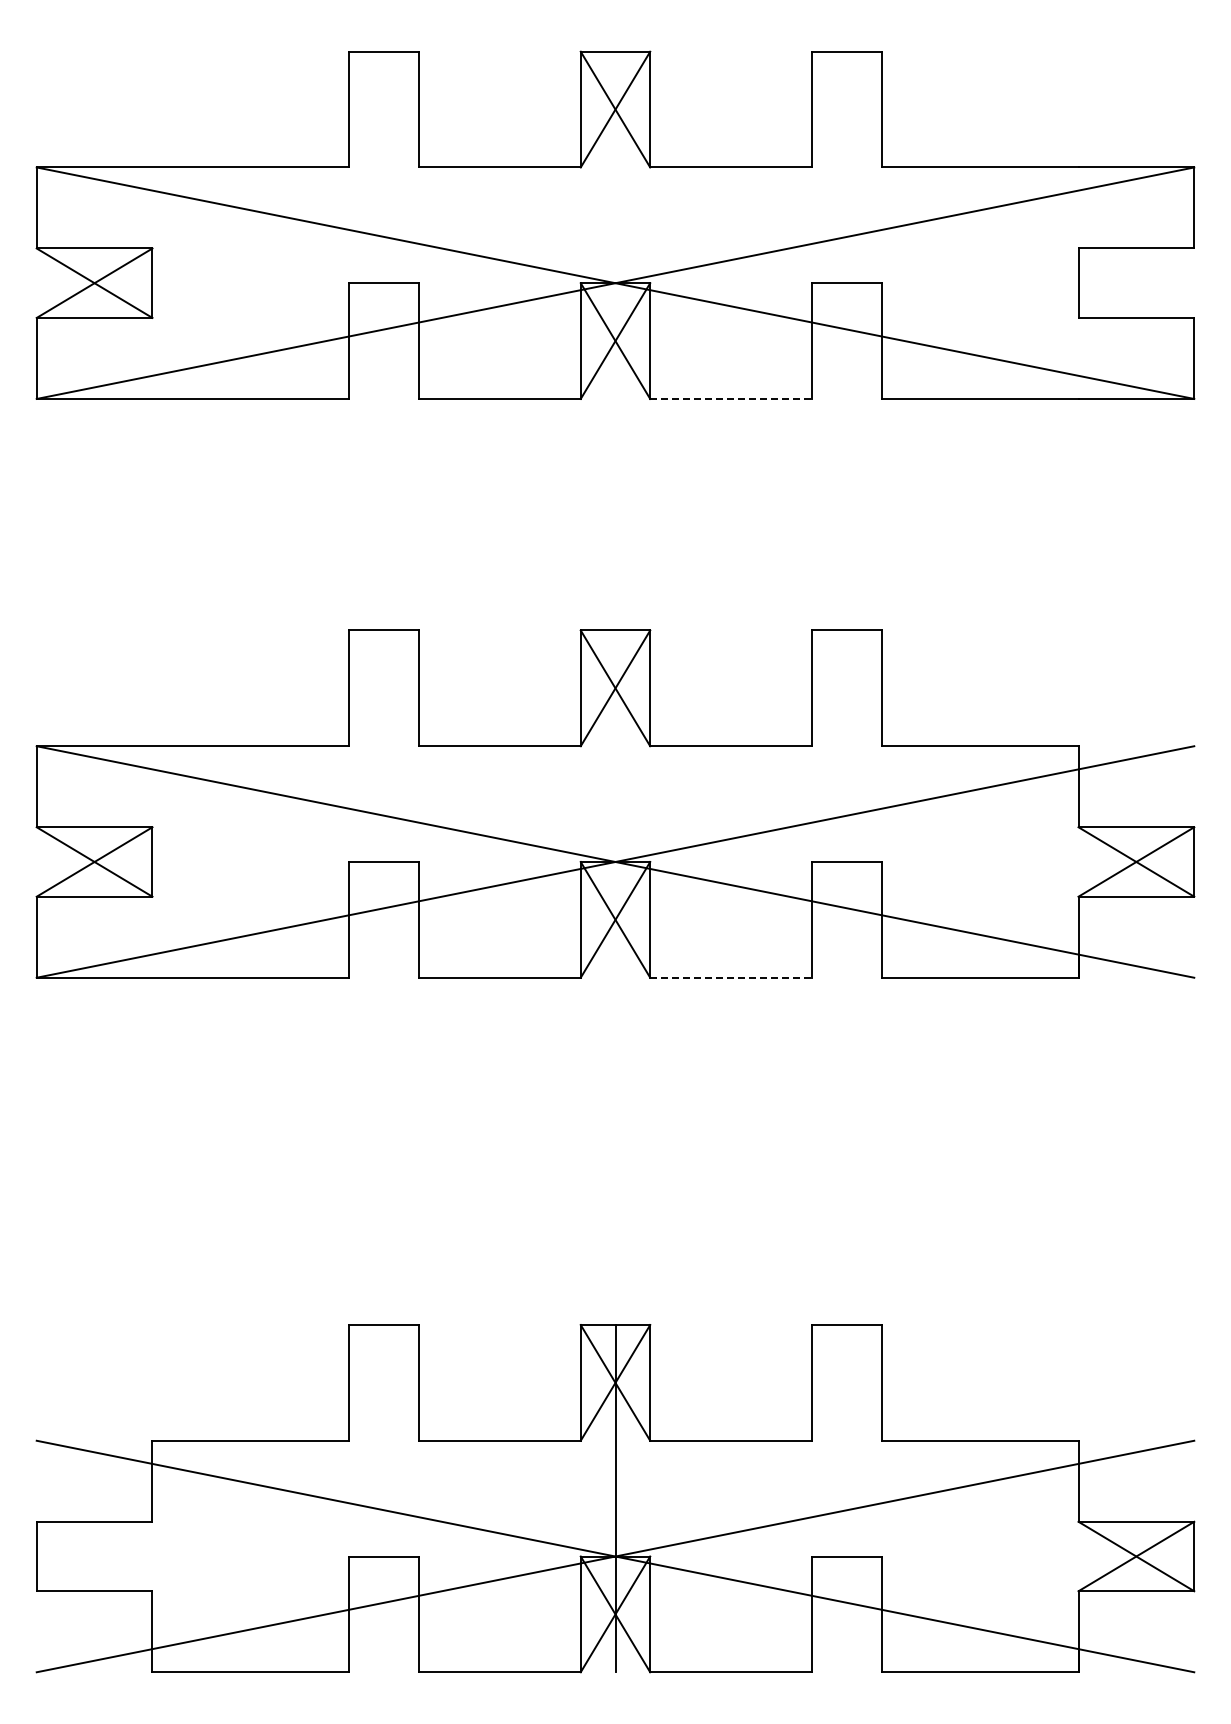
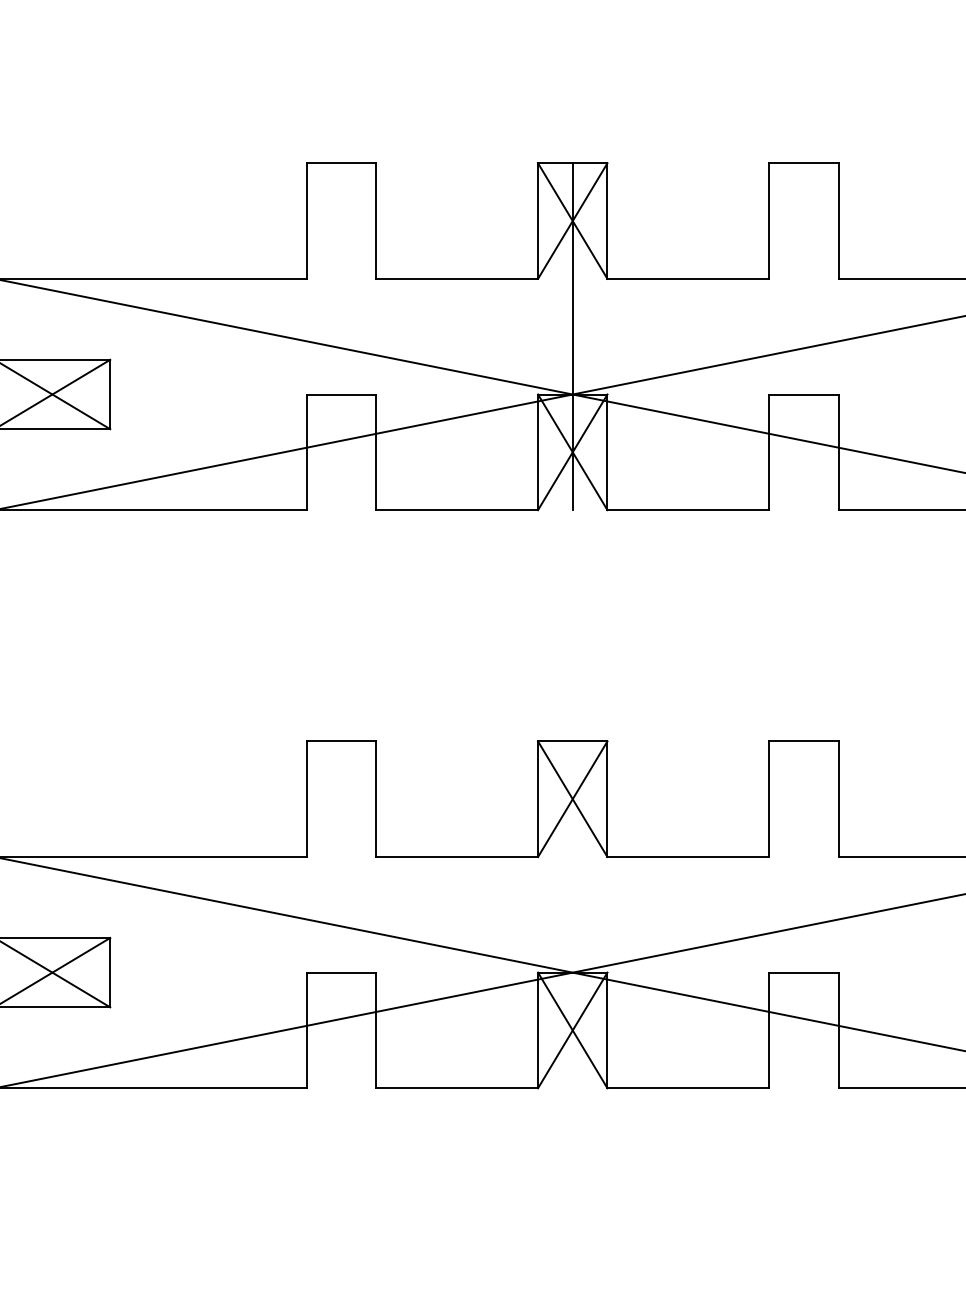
line: (615, 224) -> (572, 335), added
line: (731, 398) -> (688, 509), dashed -> solid
line: (731, 977) -> (688, 1088), dashed -> solid

